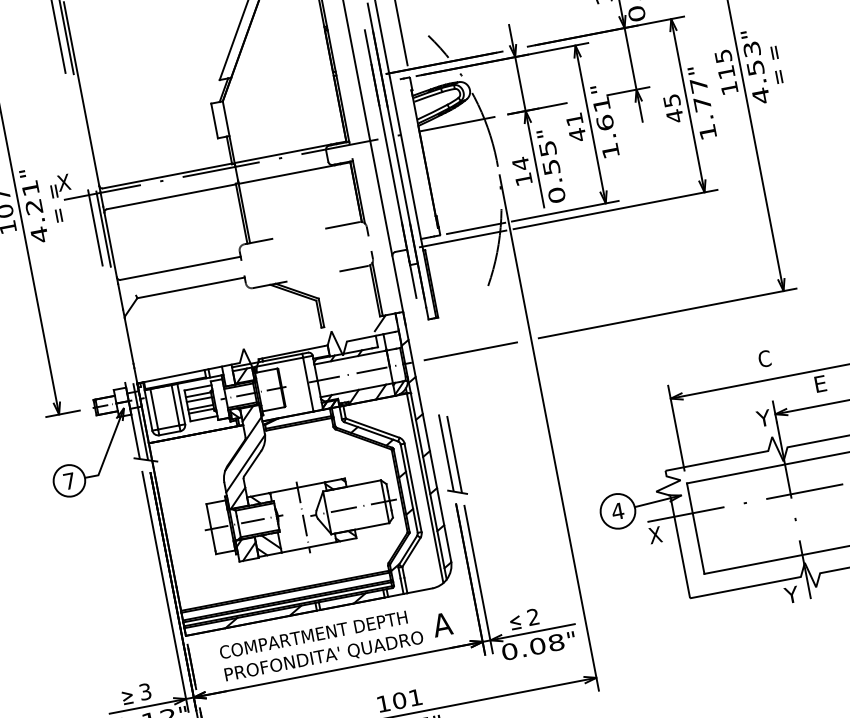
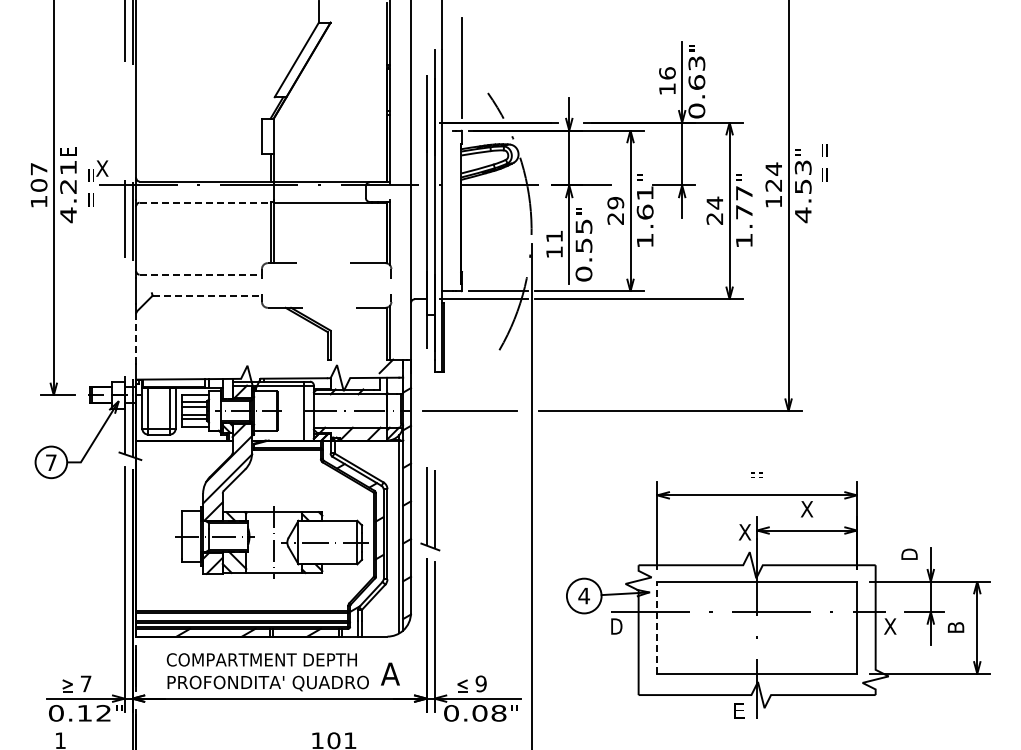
text: (724, 63) -> (773, 176), 115 -> 124
text: (776, 64) -> (824, 162), moved
text: (672, 108) -> (714, 210), 45 -> 24
text: (575, 127) -> (615, 211), 41 -> 29
text: (520, 163) -> (554, 236), 14 -> 11
text: (27, 172) -> (68, 151), " -> E
line: (171, 196) -> (205, 202), solid -> dashed
line: (181, 267) -> (201, 274), solid -> dashed
line: (191, 287) -> (207, 295), solid -> dashed
line: (129, 341) -> (136, 336), solid -> dashed
text: (764, 358) -> (757, 473), C -> = =
text: (819, 384) -> (806, 509), E -> X
text: (763, 418) -> (744, 532), Y -> X
line: (695, 528) -> (657, 627), solid -> dashed
text: (655, 535) -> (616, 626), X -> D
text: (791, 594) -> (738, 710), Y -> E
text: (532, 616) -> (480, 683), 2 -> 9
text: (144, 691) -> (85, 683), 3 -> 7

